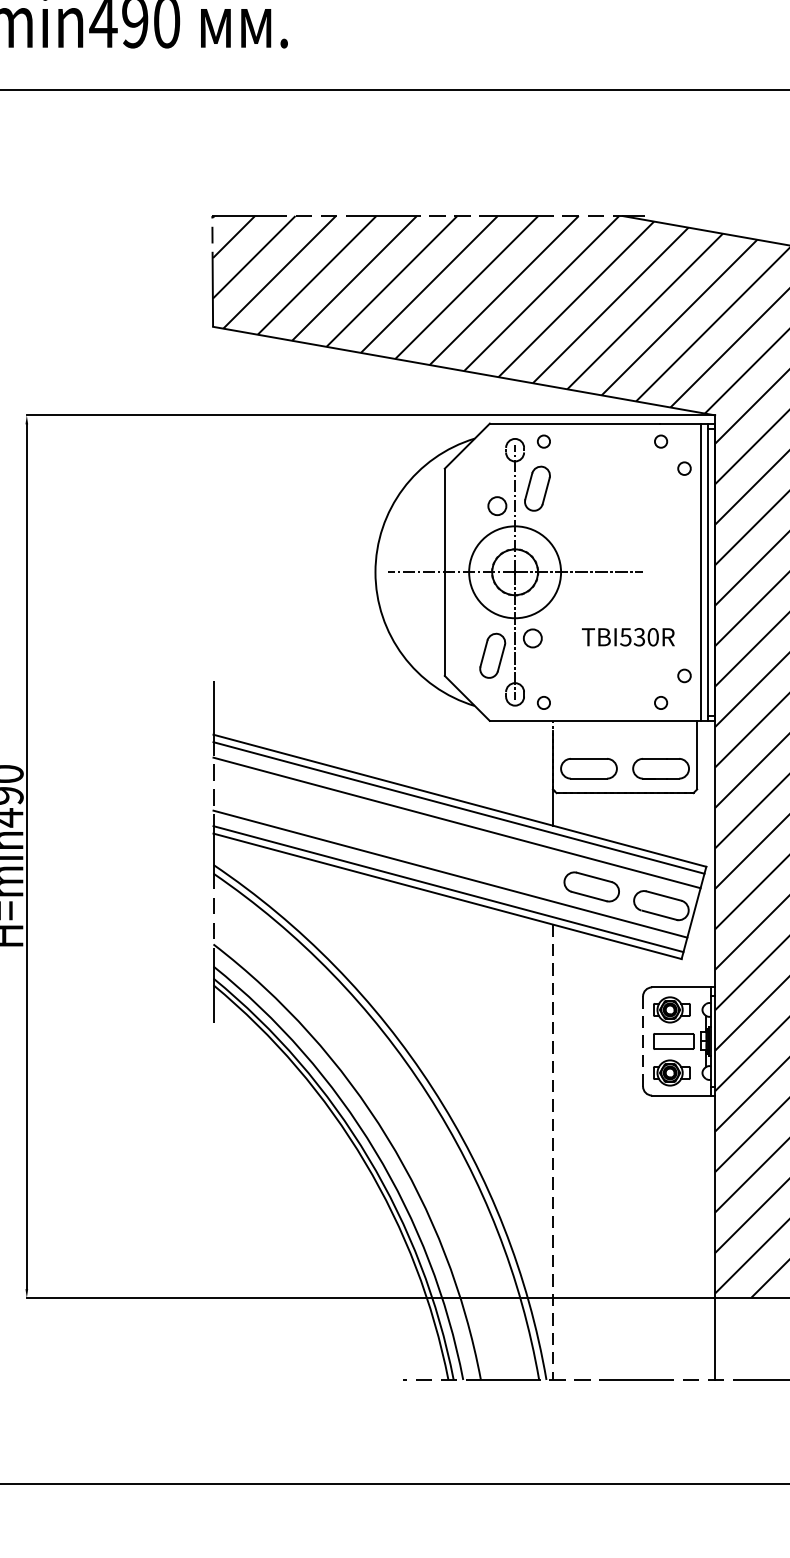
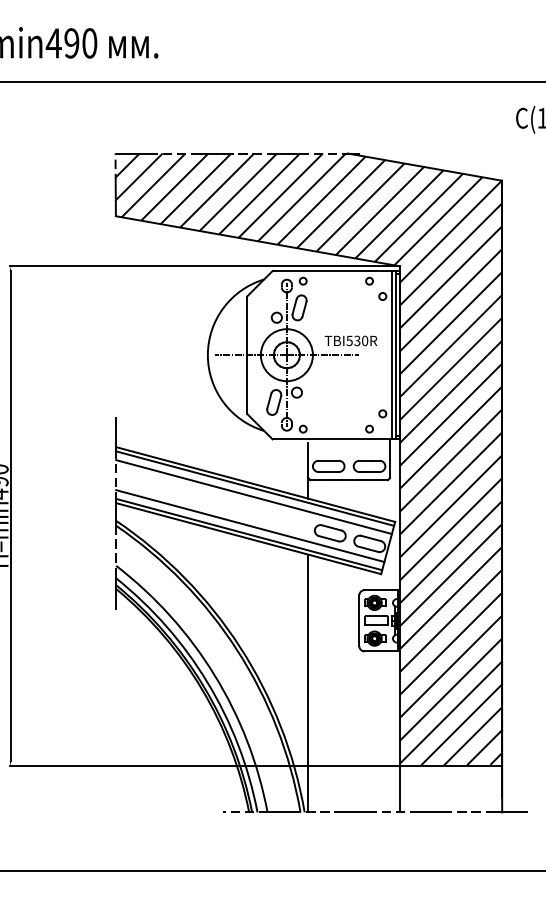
text: (627, 636) -> (350, 340), moved
line: (643, 1040) -> (359, 620), dashed -> solid
line: (553, 1152) -> (308, 683), dashed -> solid

